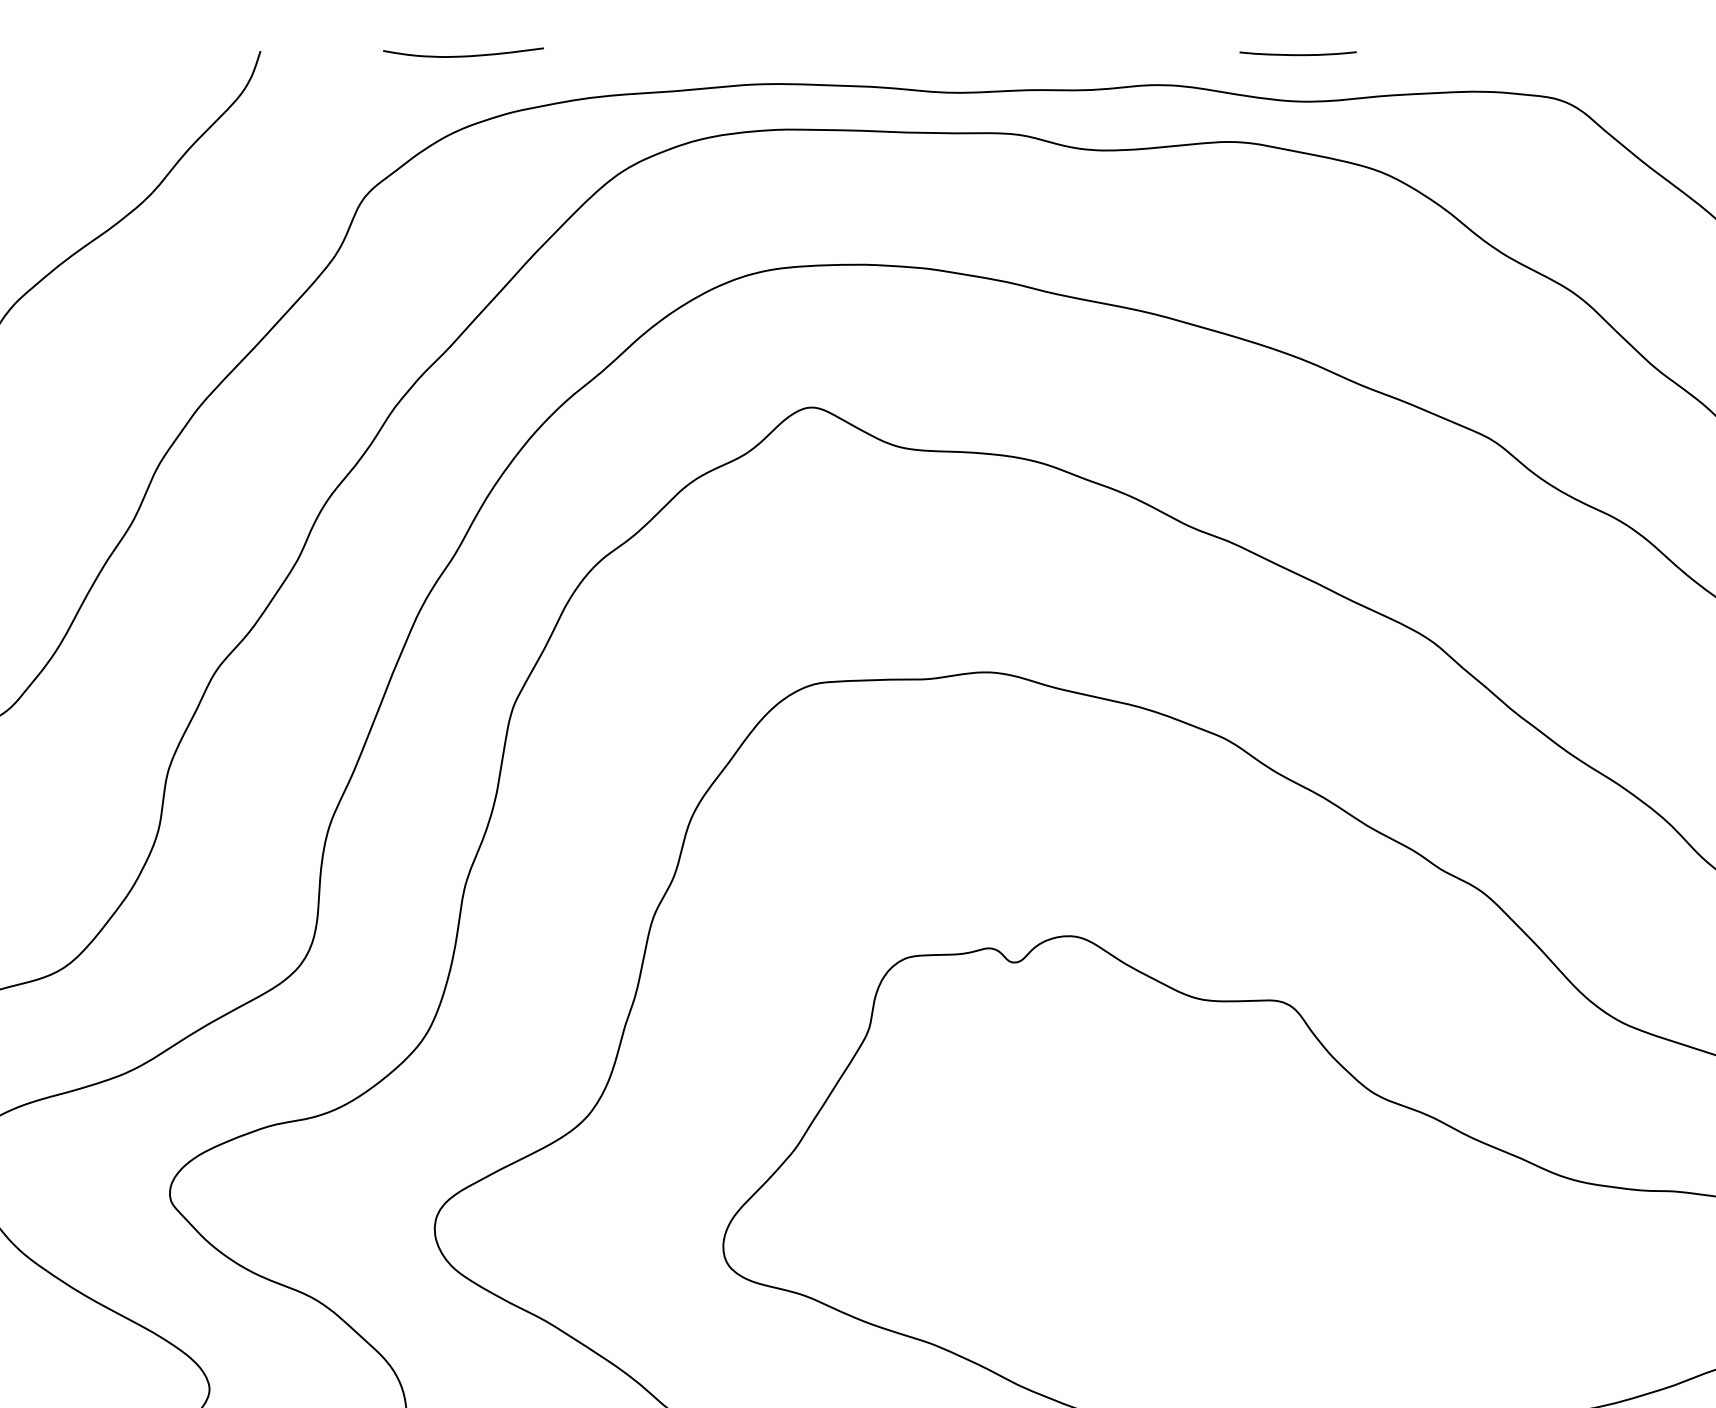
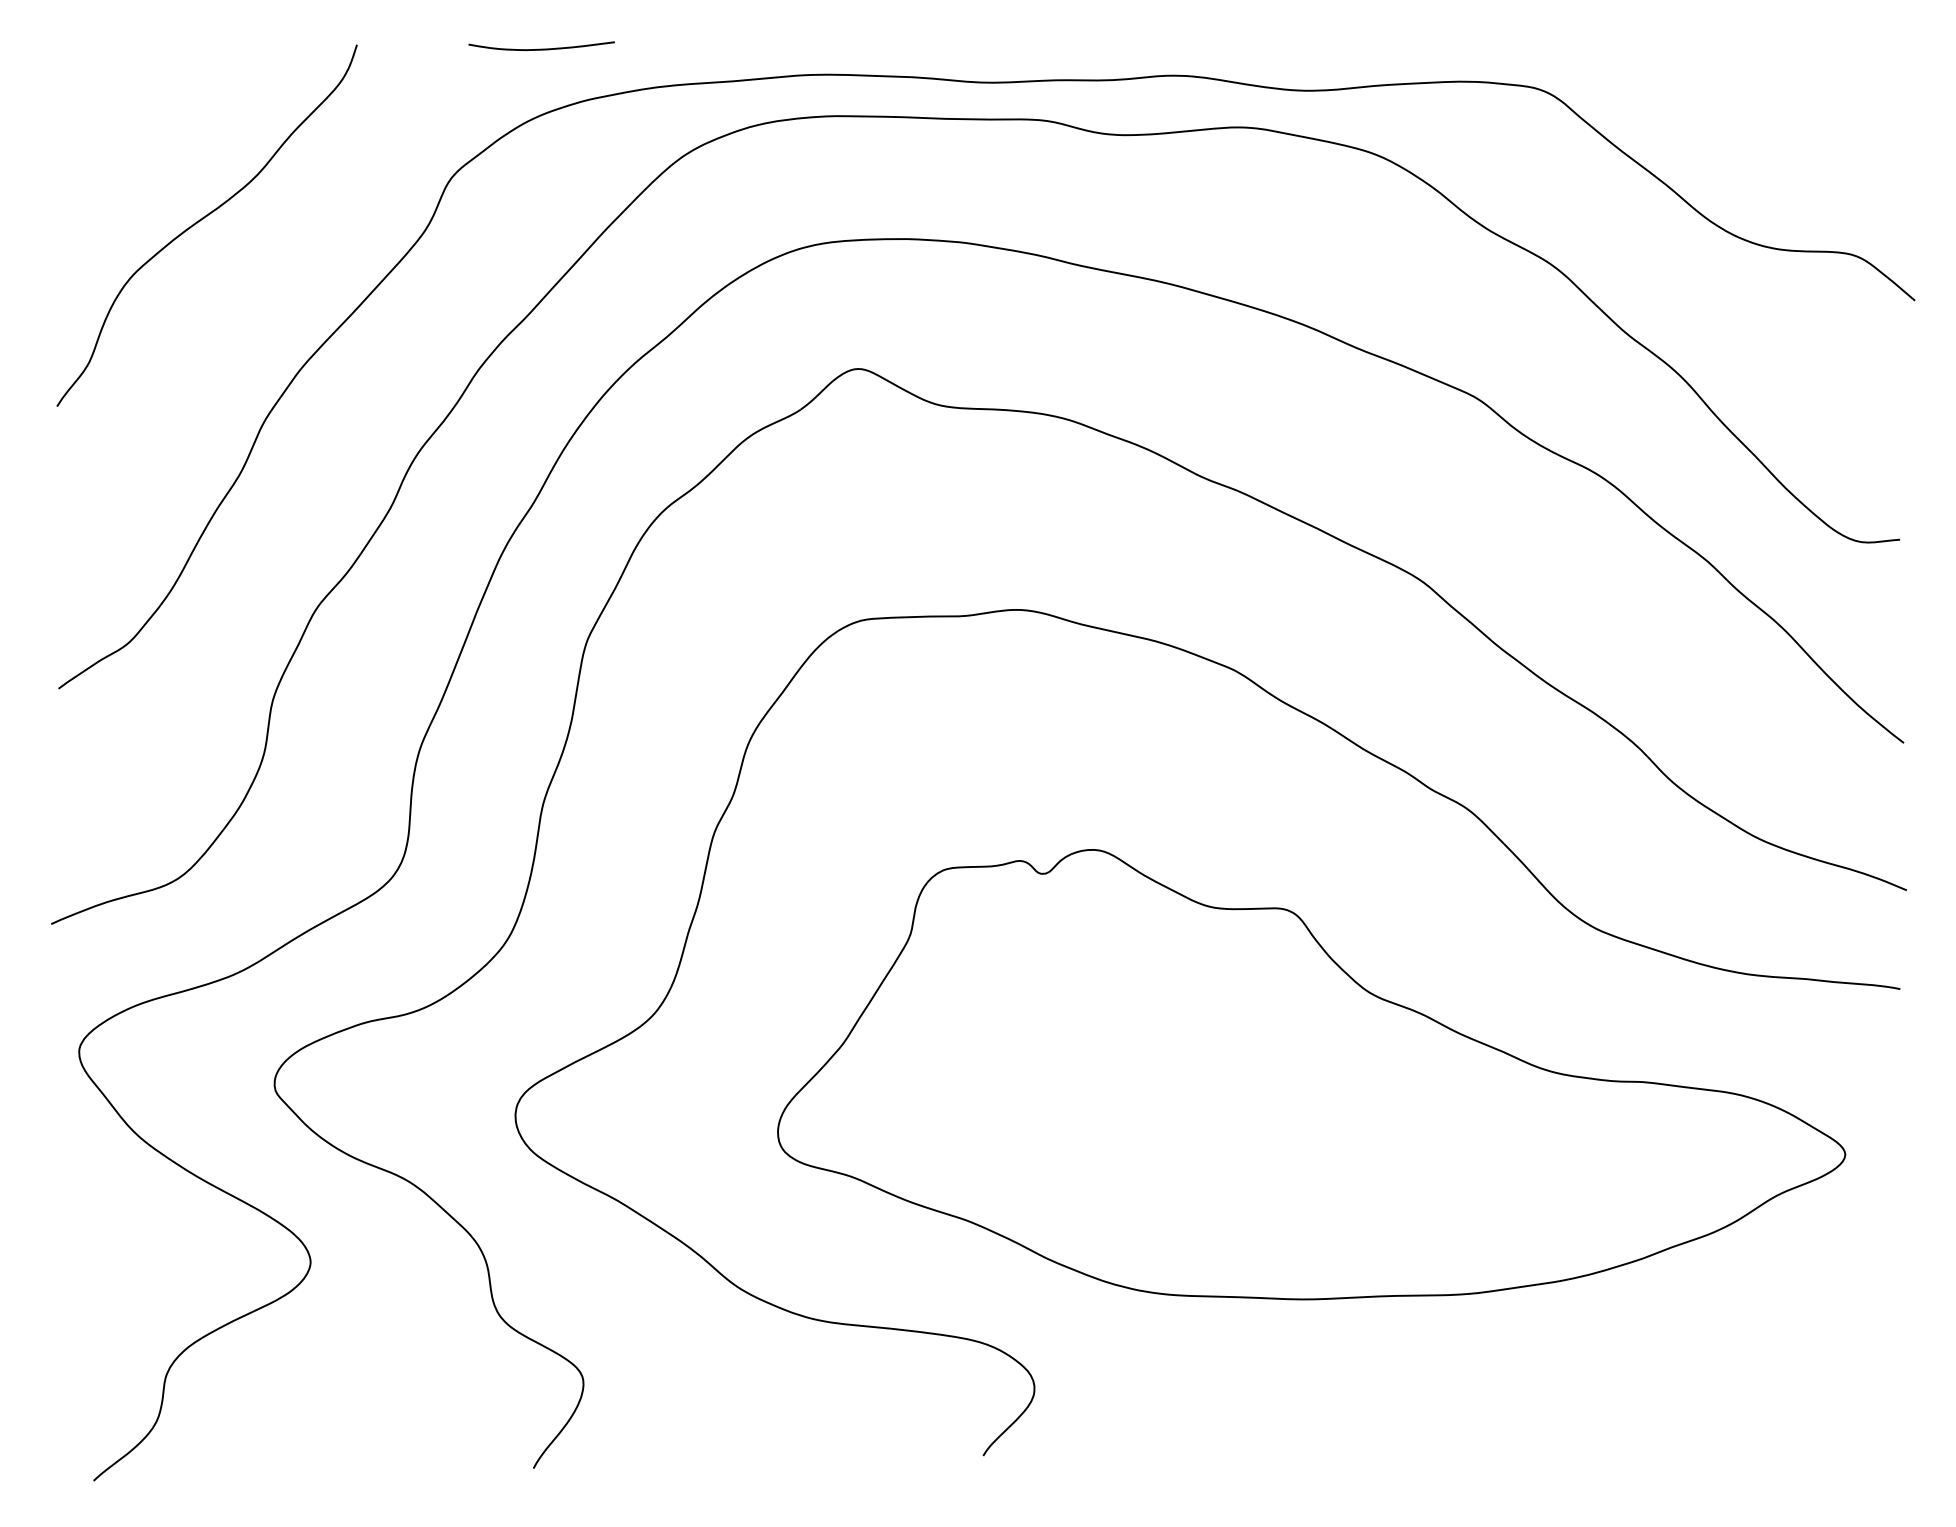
curve: (1297, 54) -> (1300, 47), removed

